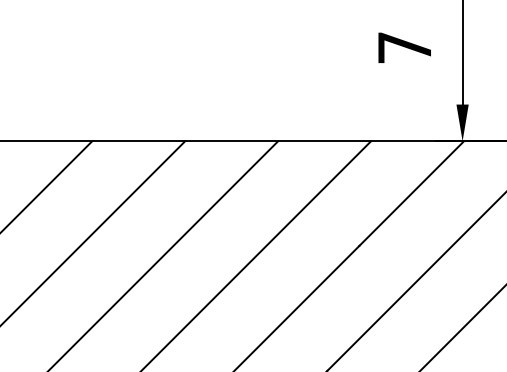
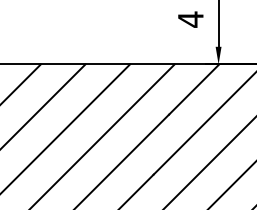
text: (404, 47) -> (190, 19), 7 -> 4

